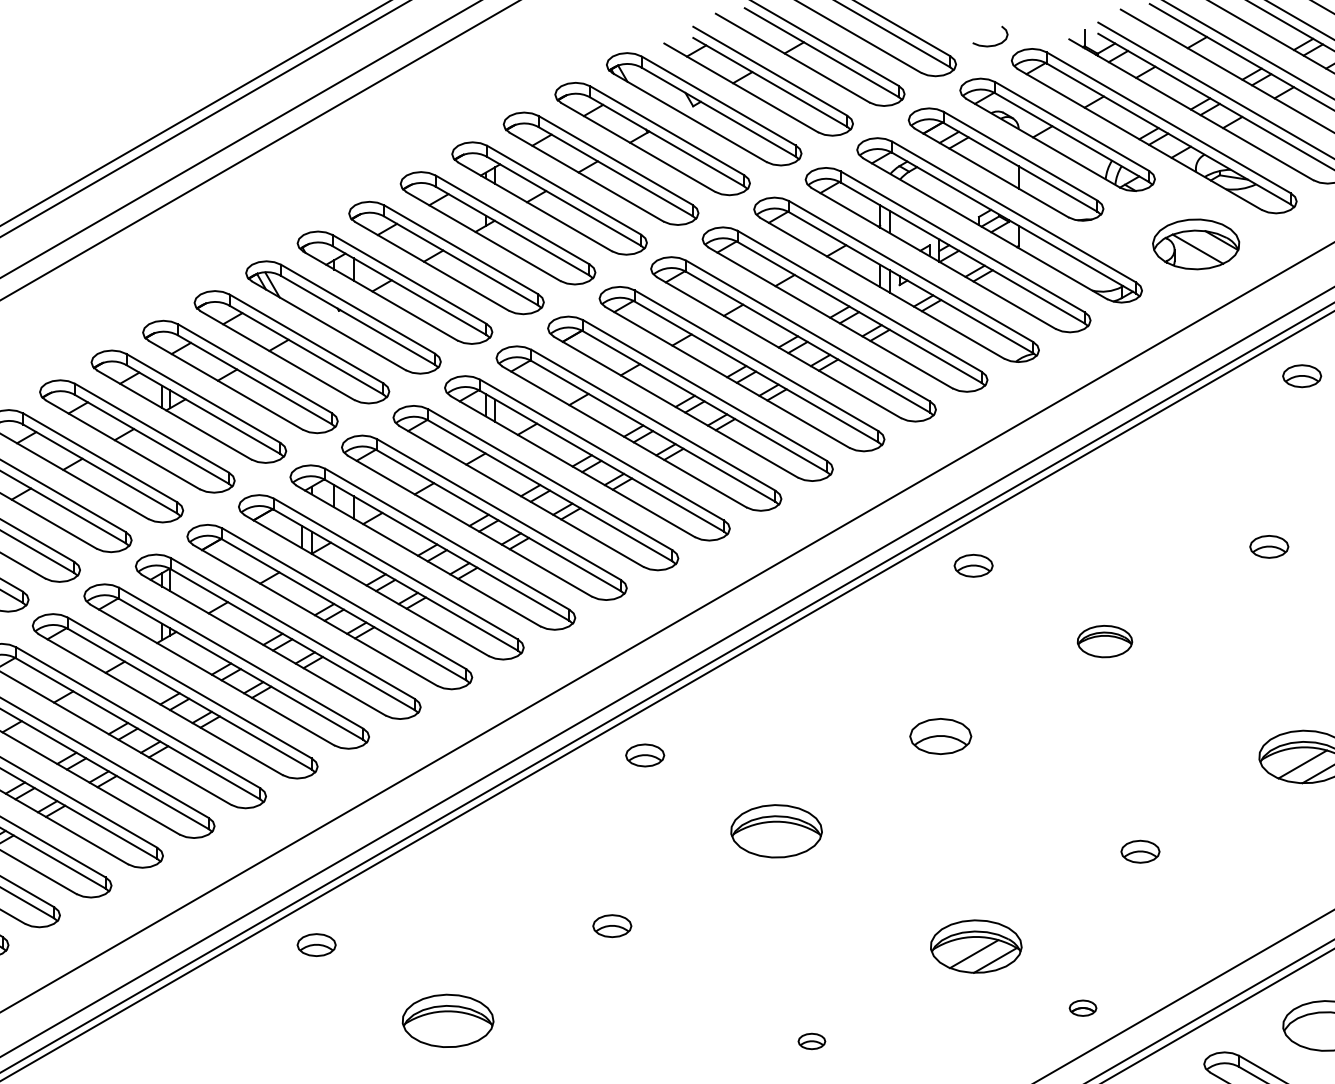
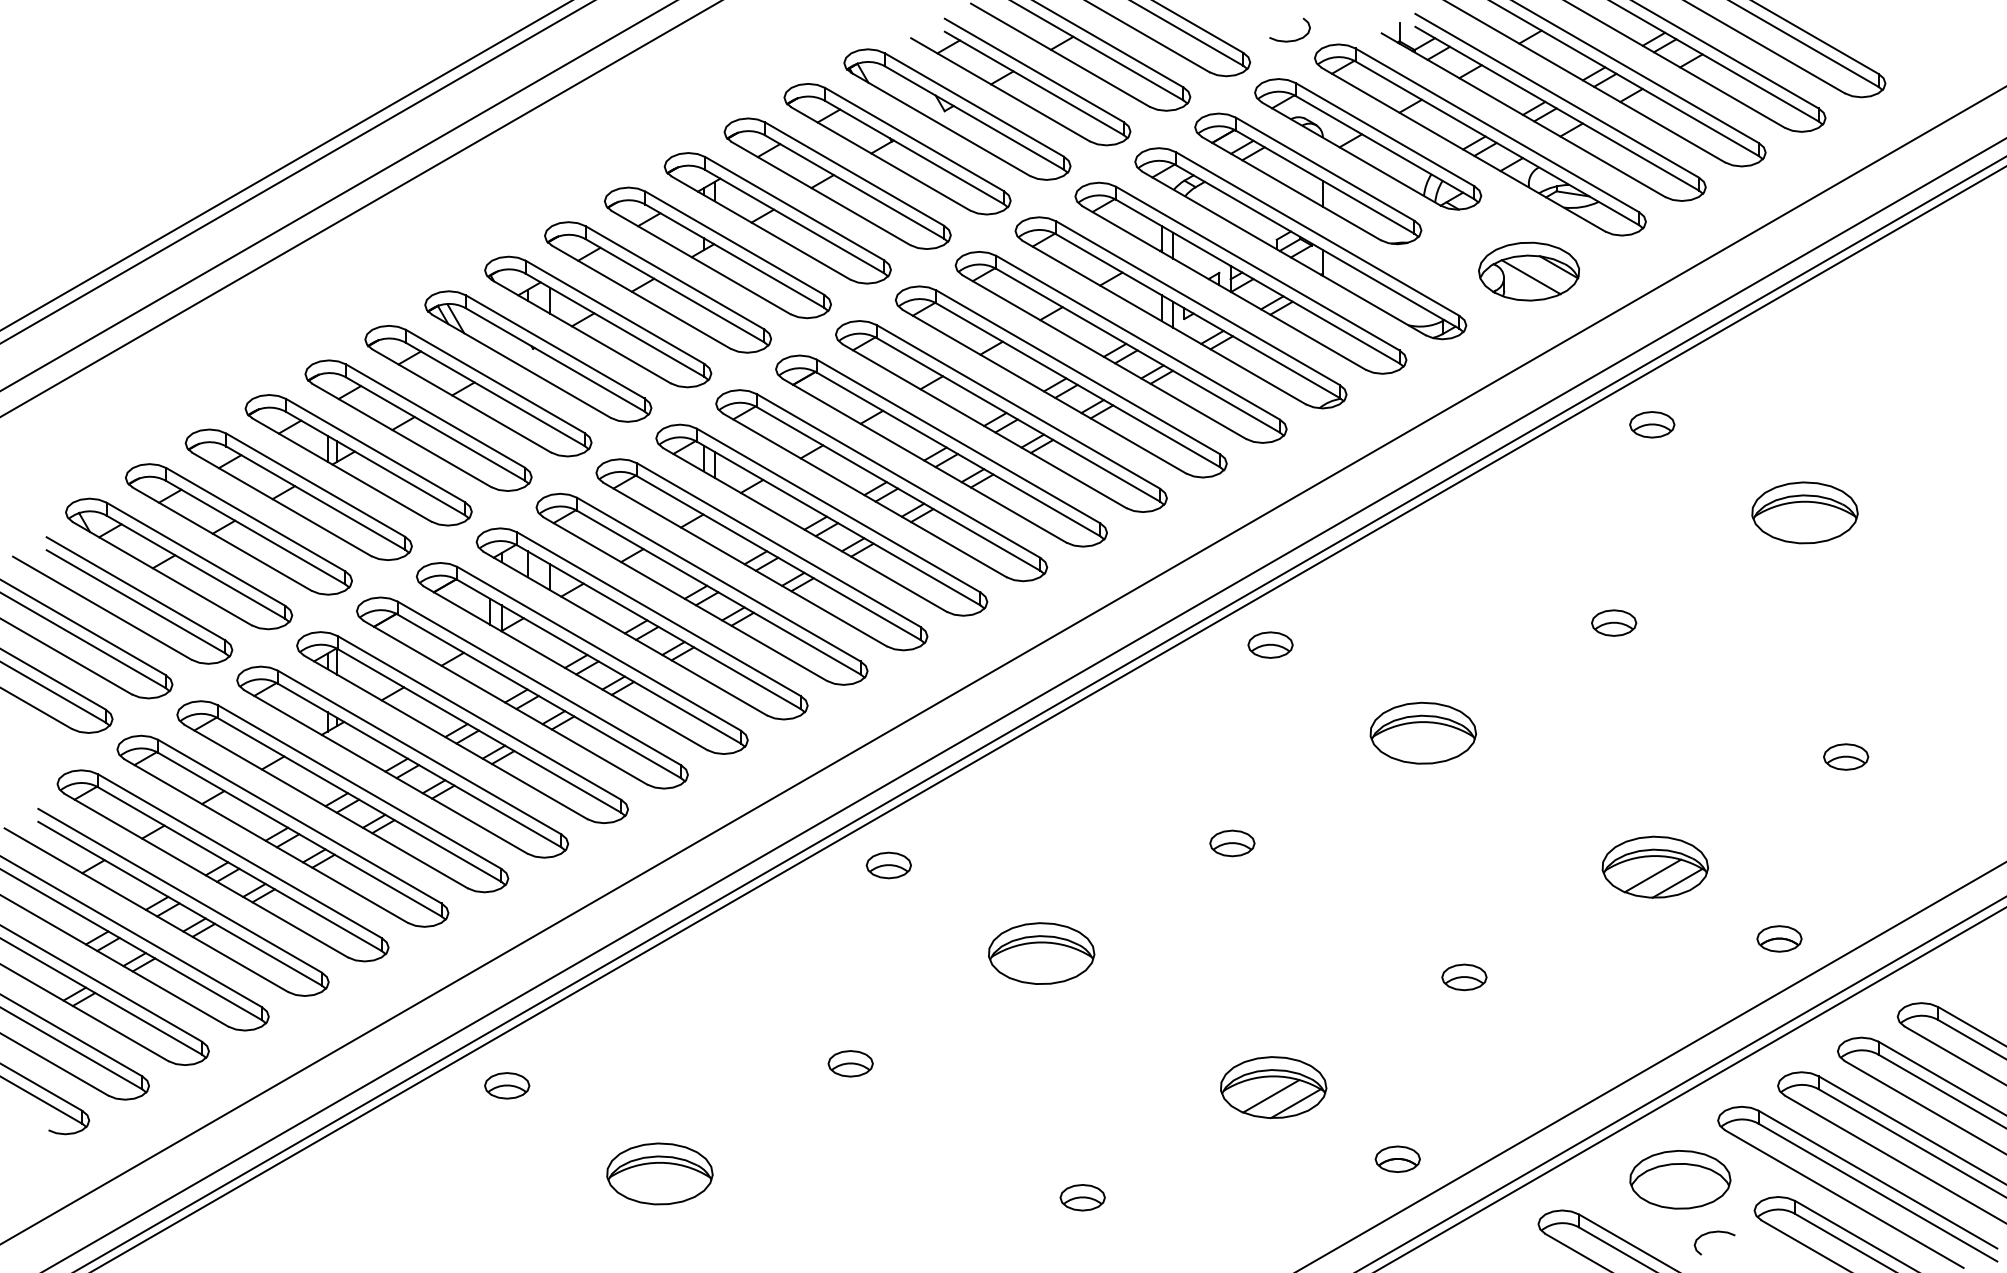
part: (1104, 641) -> (1422, 732), size x1.67
part: (940, 736) -> (1232, 843), size x0.62
part: (1082, 1007) -> (1397, 1158), size x1.43
part: (811, 1041) -> (1082, 1197), size x1.43

